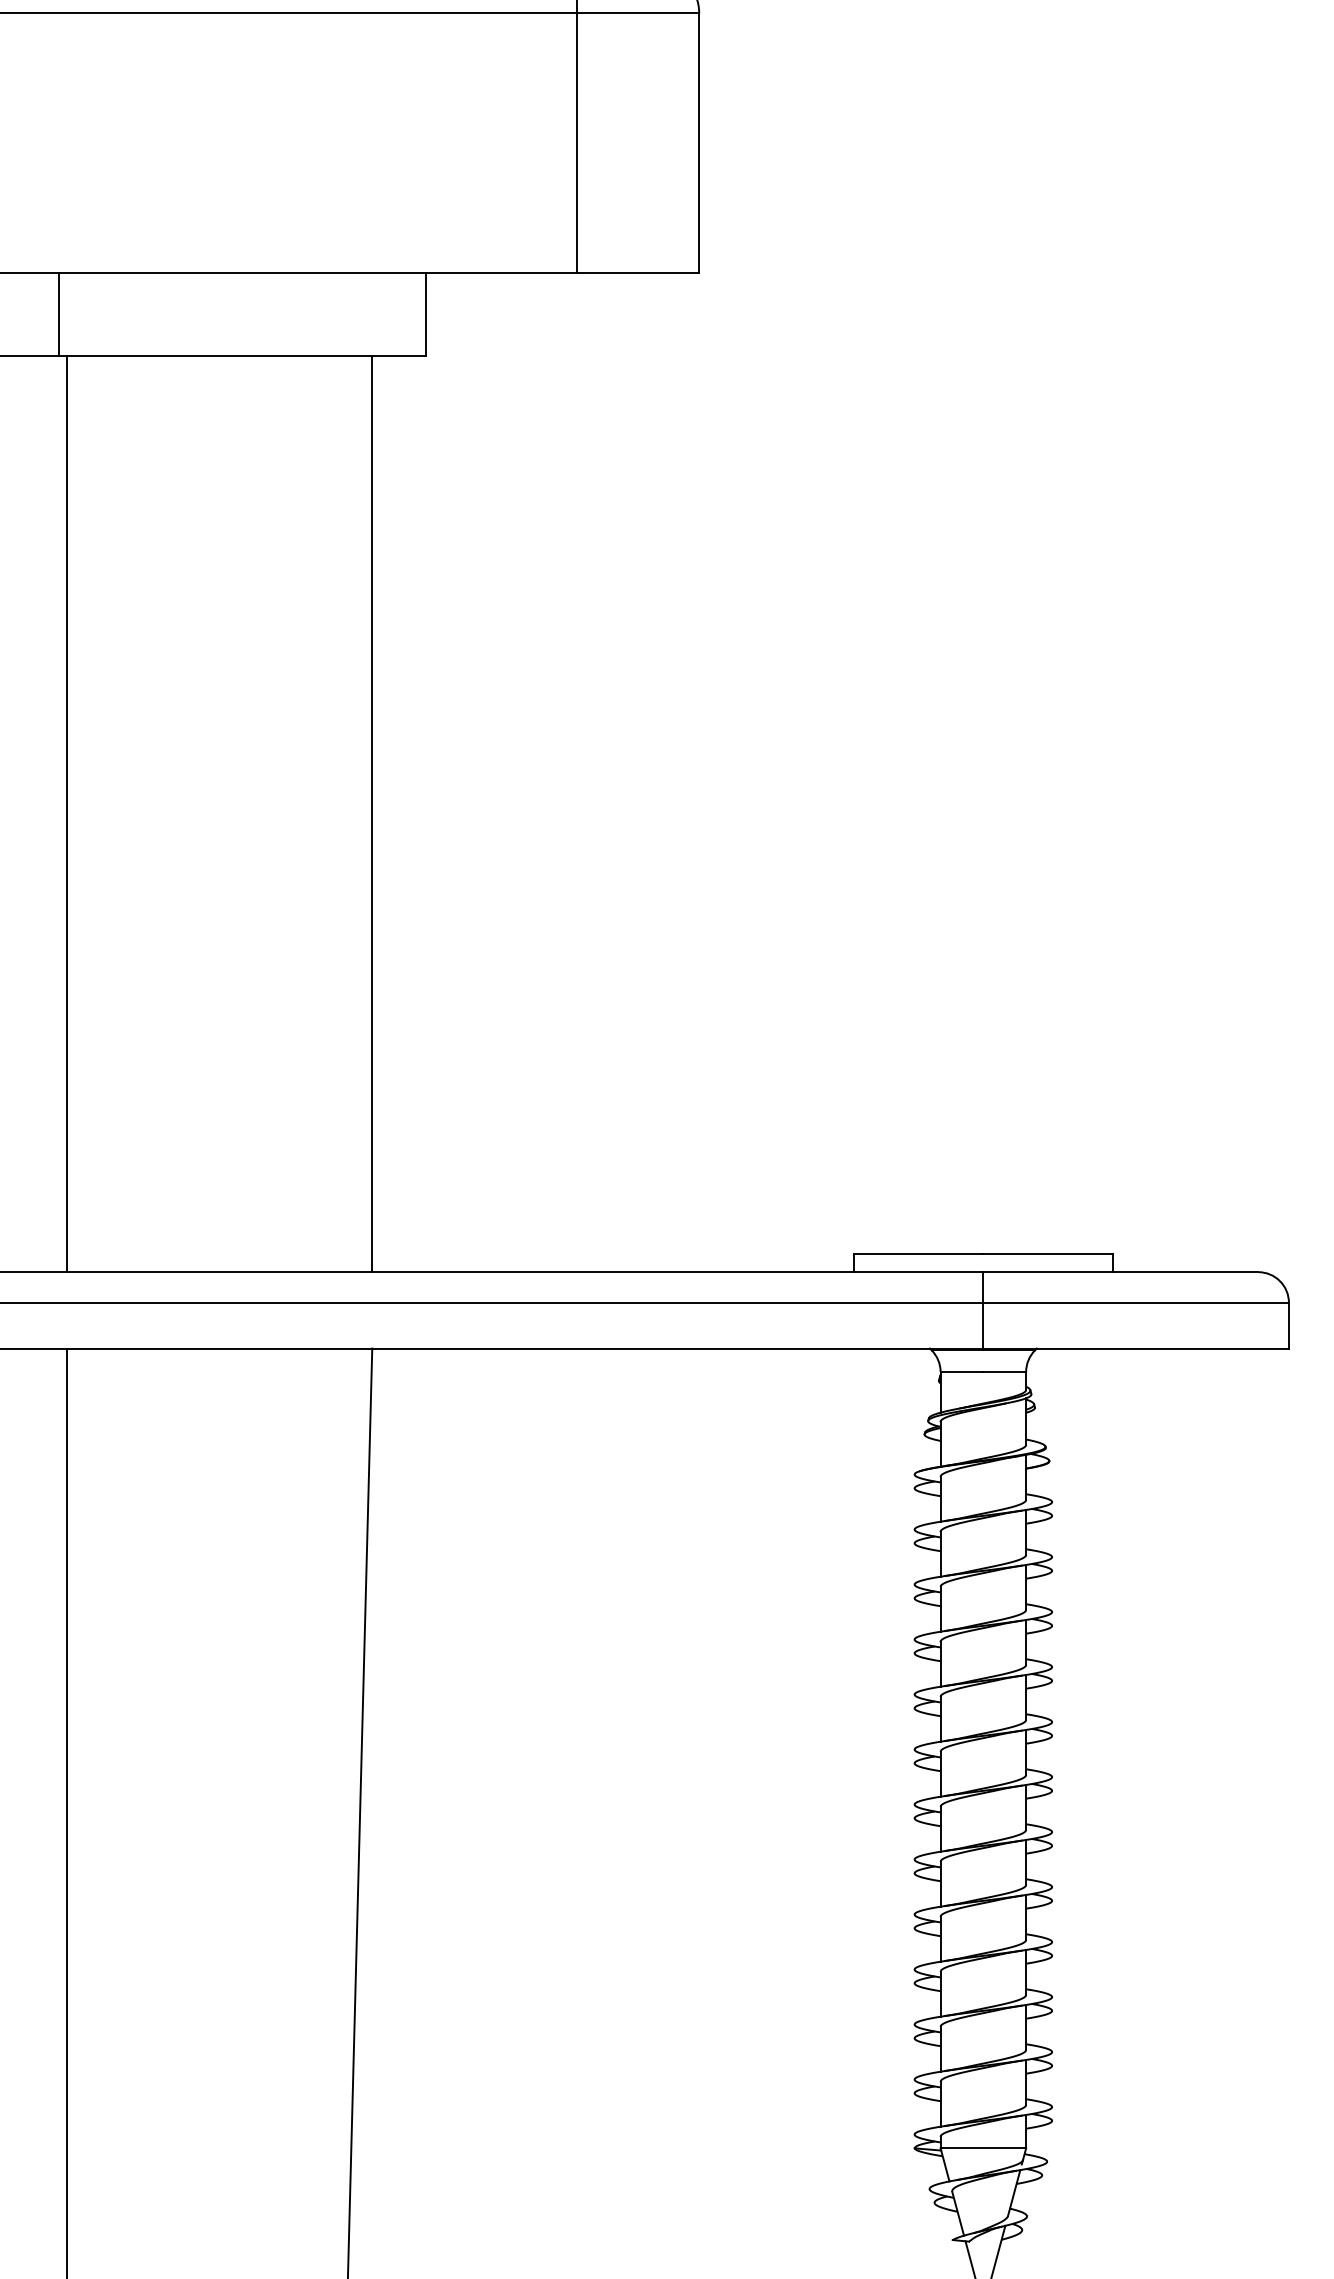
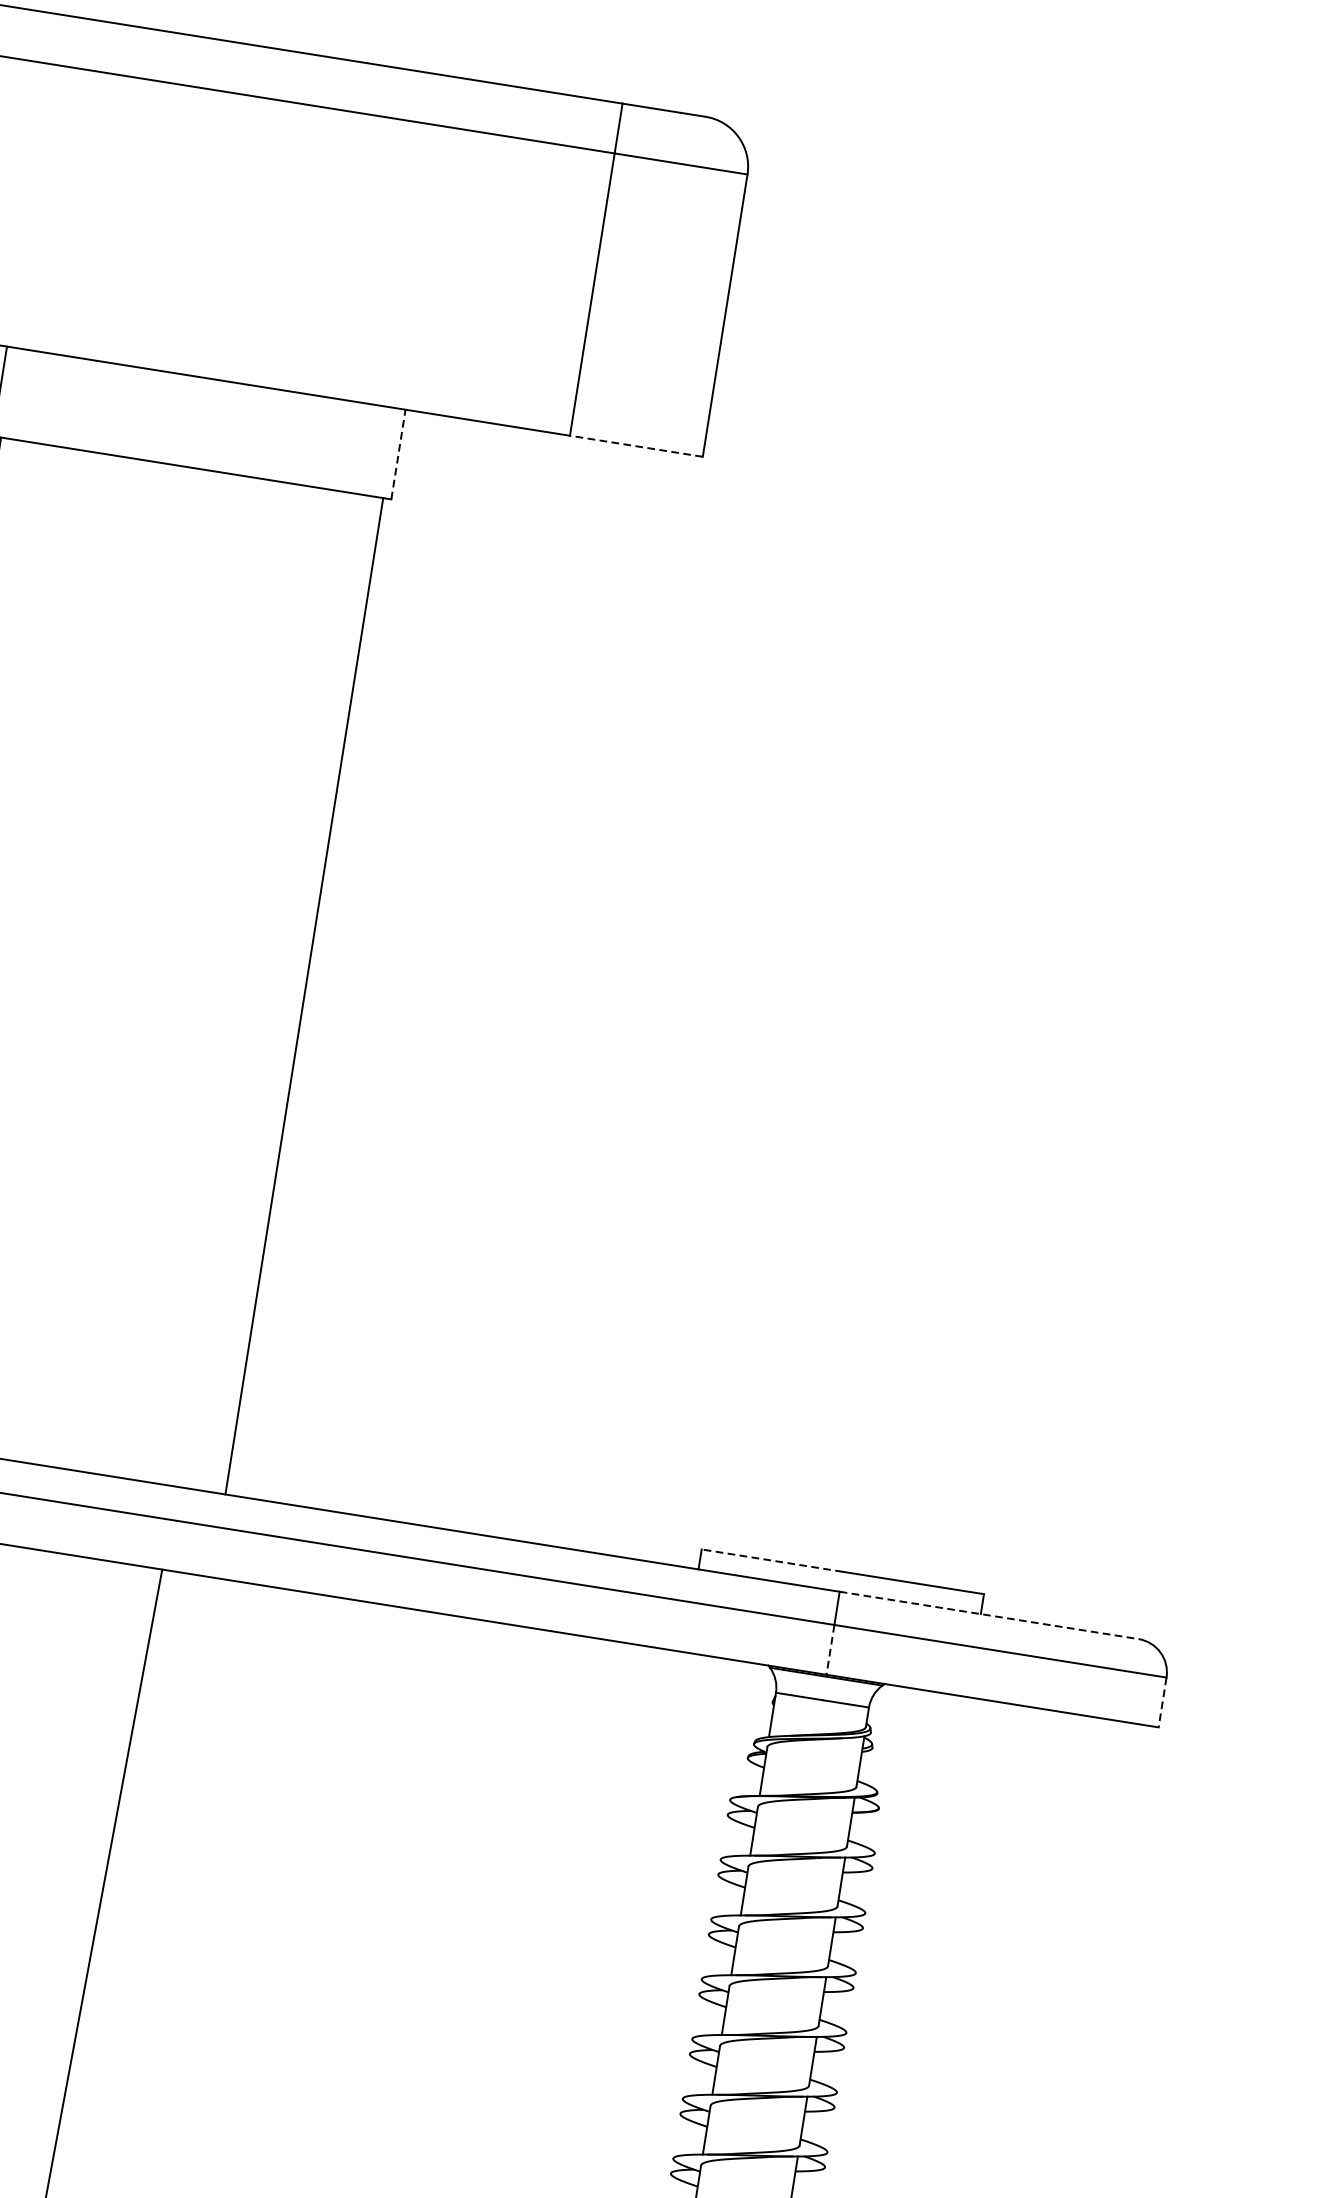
line: (637, 273) -> (635, 446), solid -> dashed
line: (425, 313) -> (398, 453), solid -> dashed
line: (372, 813) -> (304, 995), moved
line: (918, 1253) -> (772, 1560), solid -> dashed
line: (1121, 1272) -> (989, 1615), solid -> dashed
line: (983, 1325) -> (830, 1649), solid -> dashed
line: (1288, 1325) -> (1162, 1702), solid -> dashed

